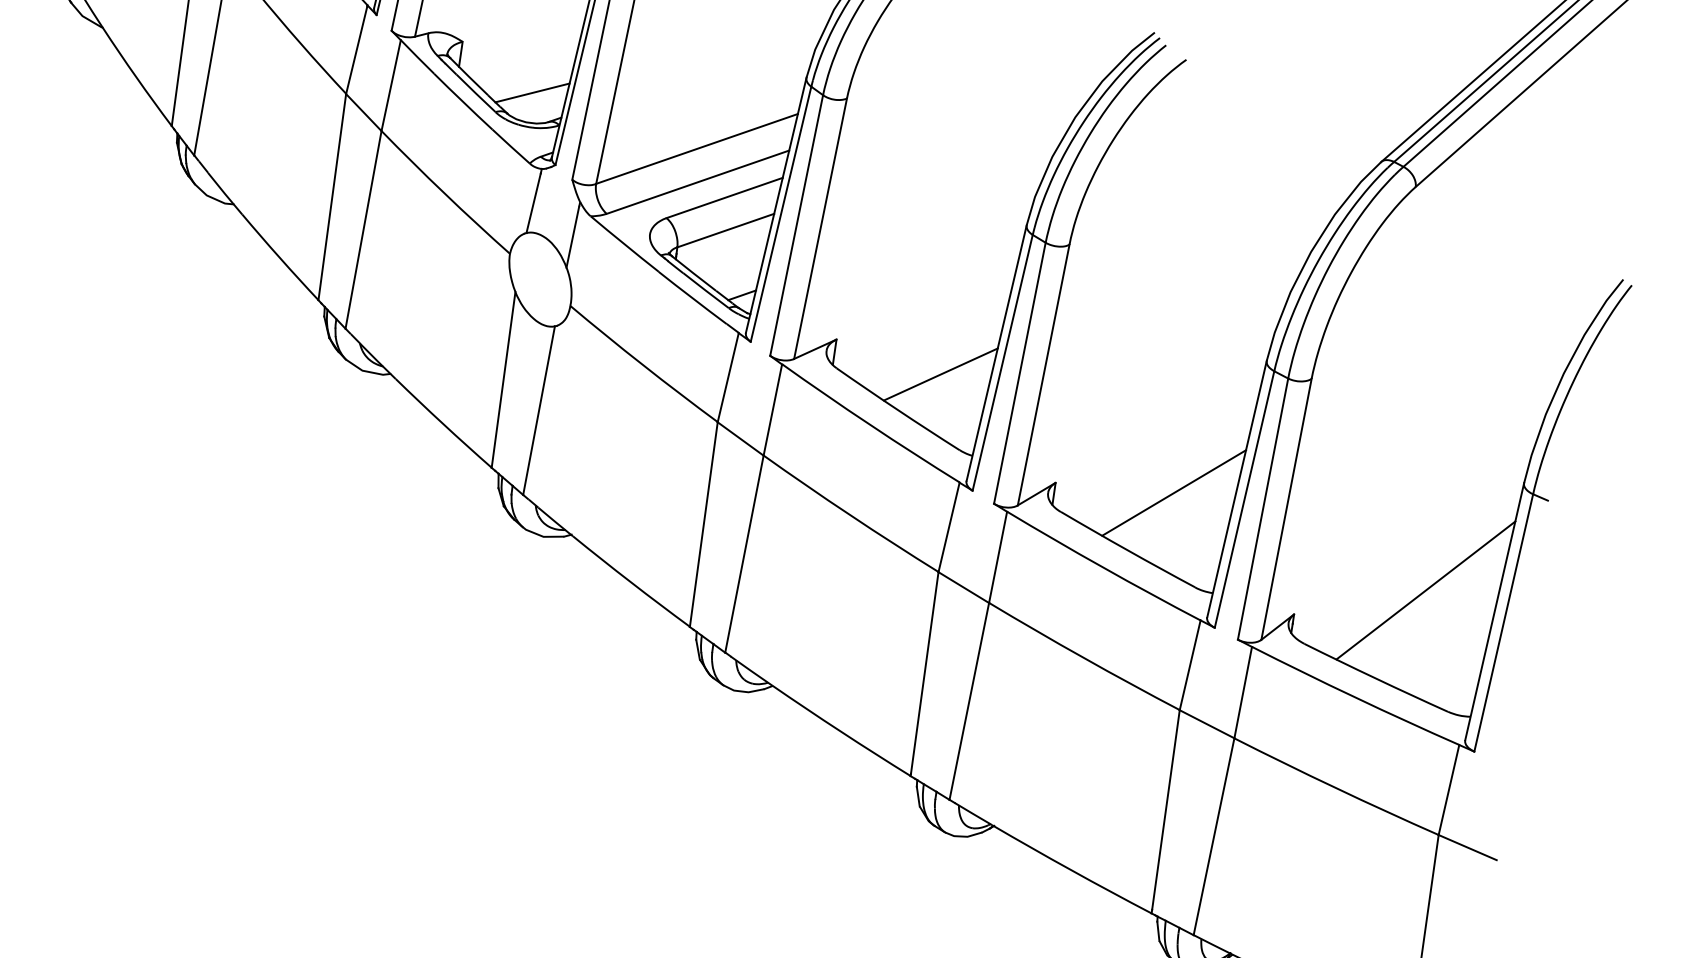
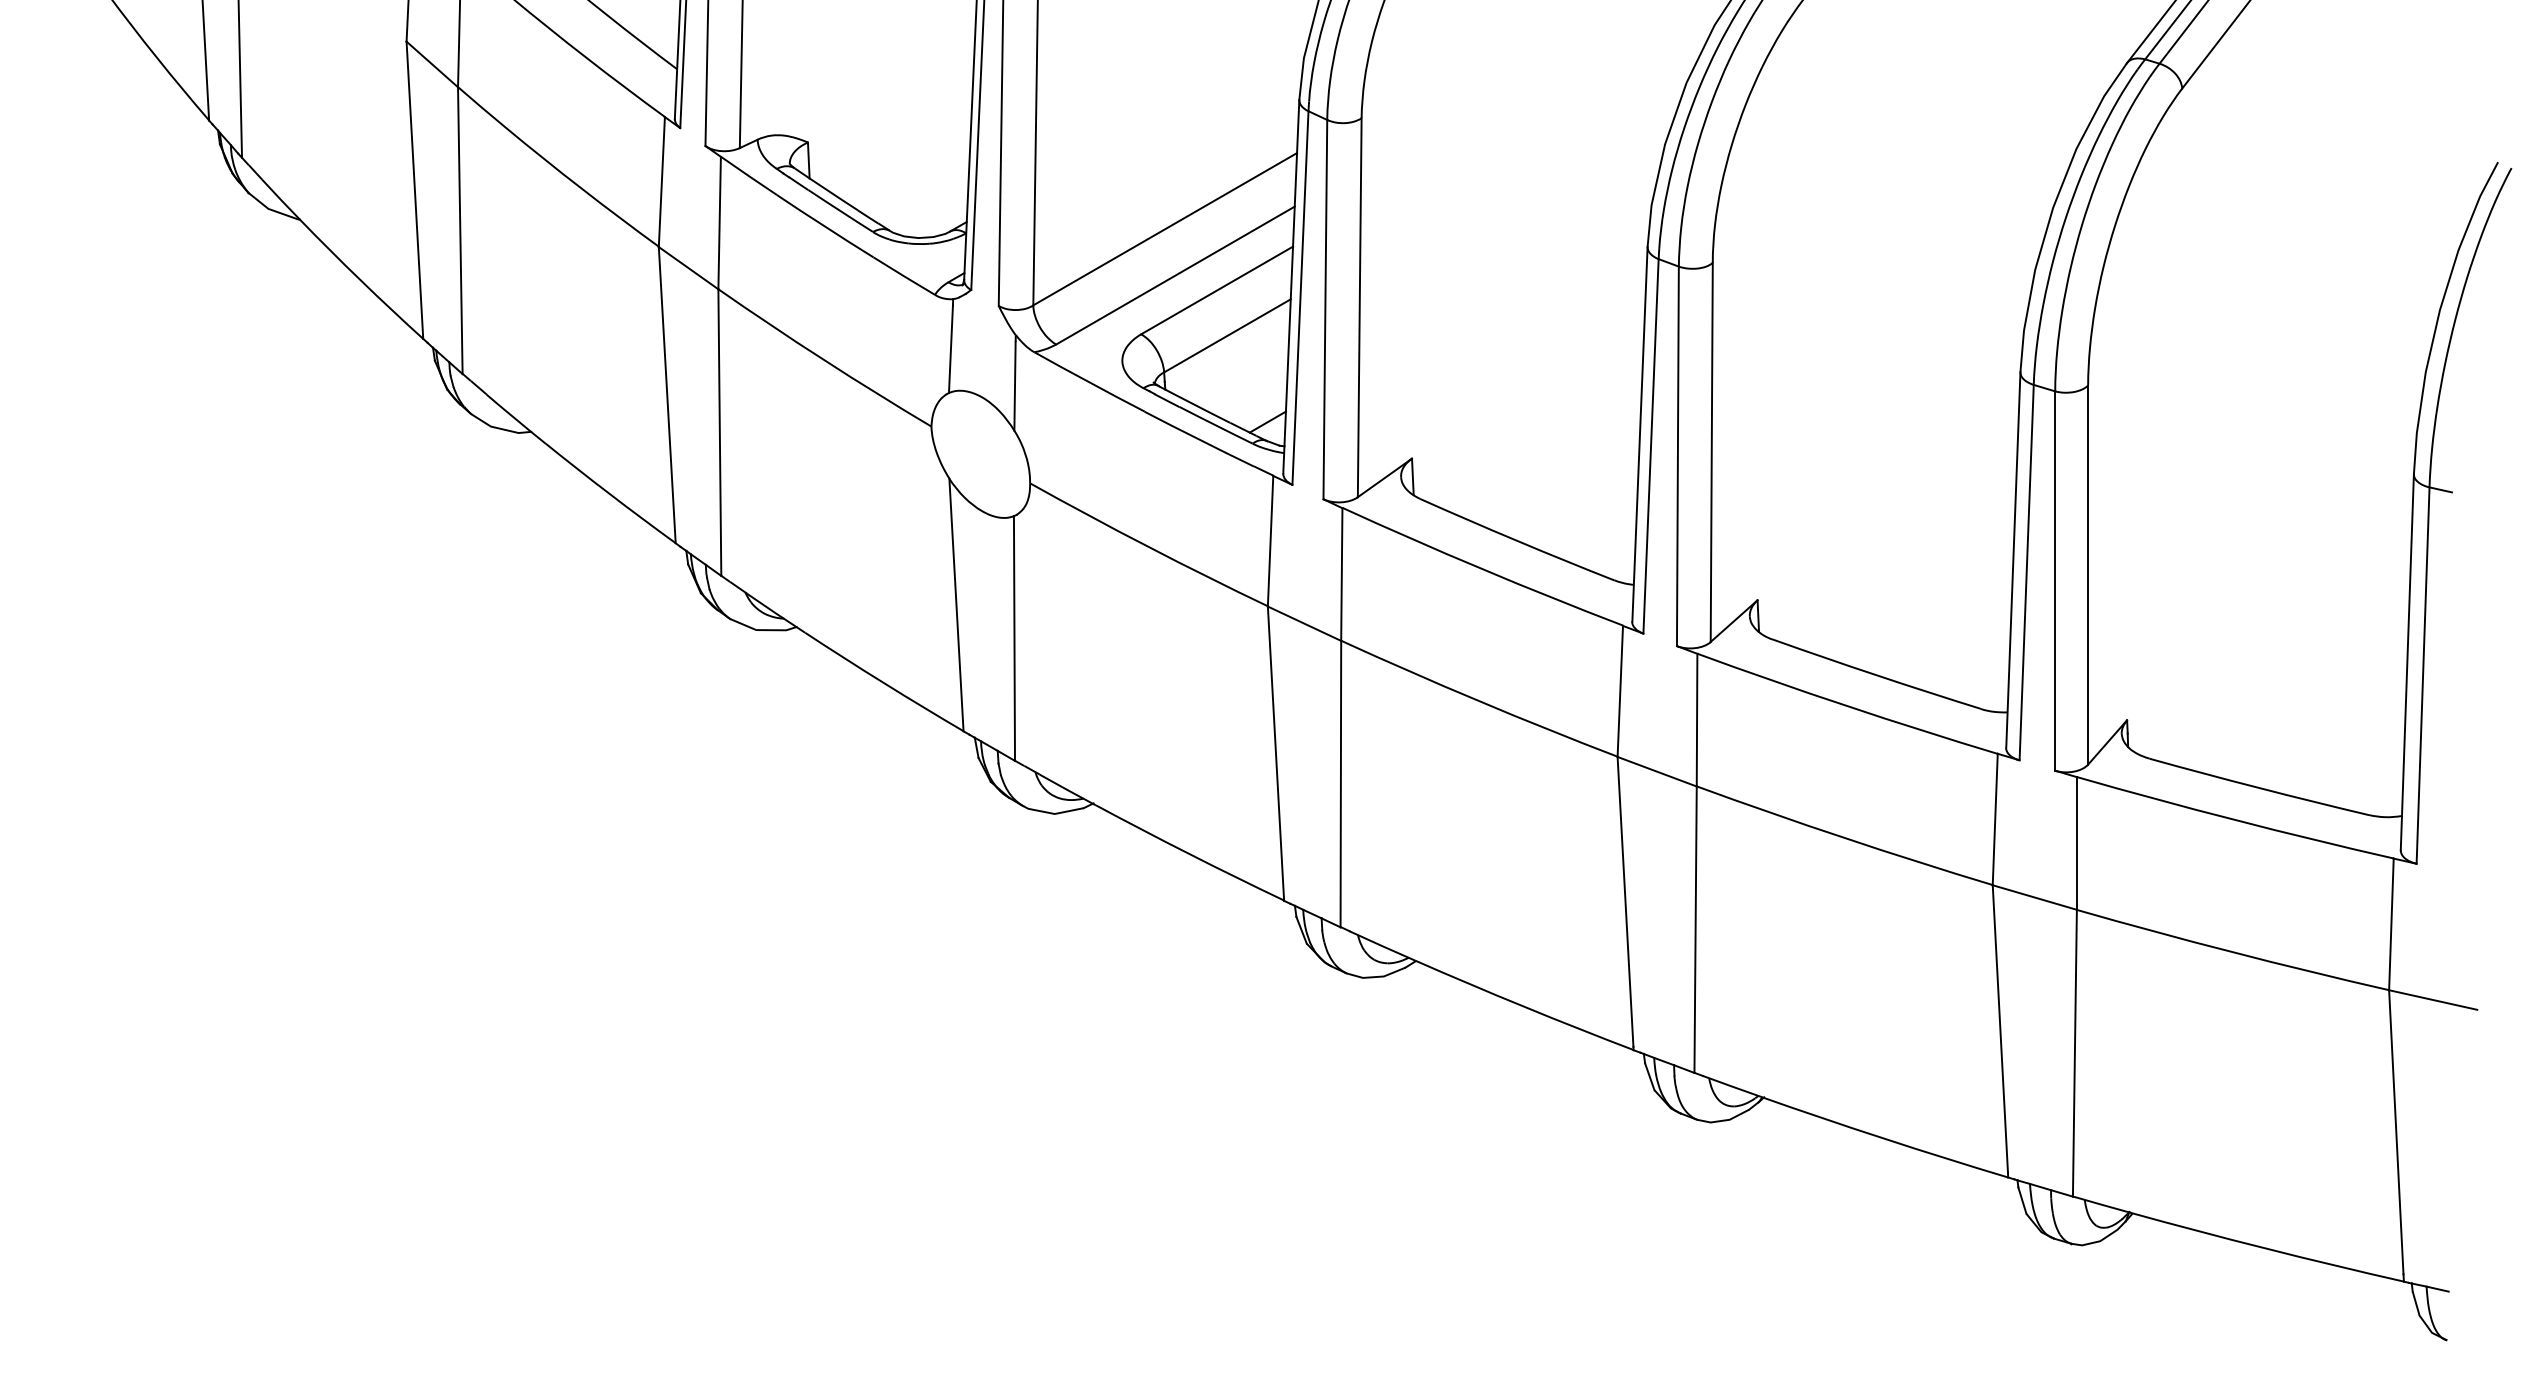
line: (532, 93) -> (919, 195), removed
line: (940, 374) -> (1567, 479), removed
line: (1174, 493) -> (1926, 582), removed
line: (1426, 590) -> (2305, 650), removed

